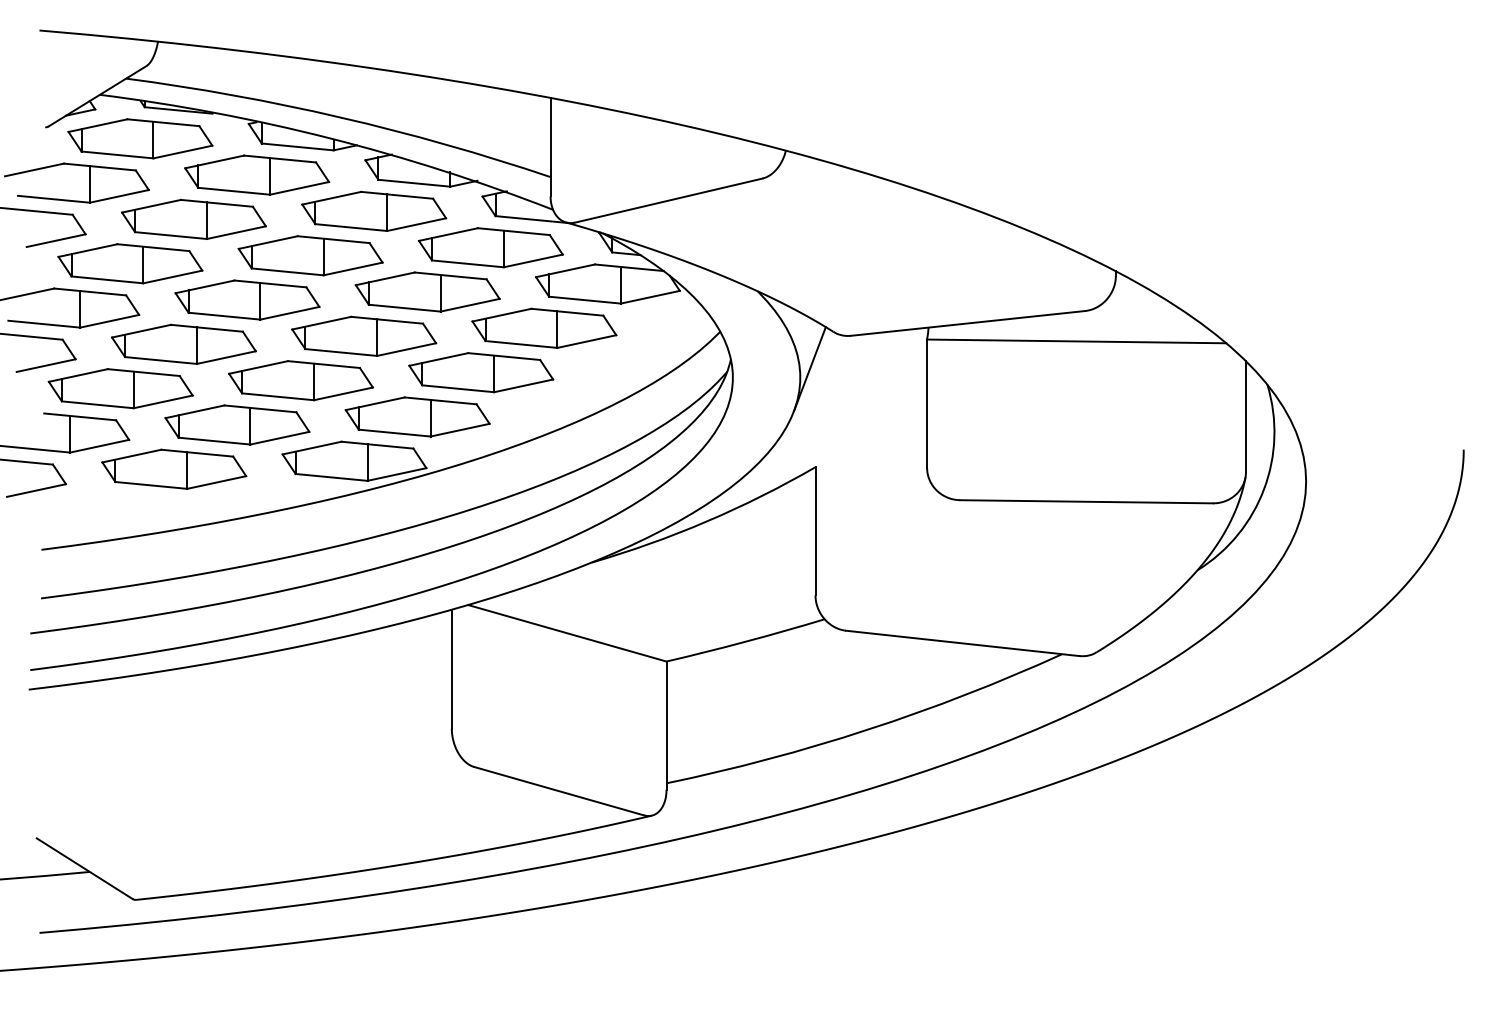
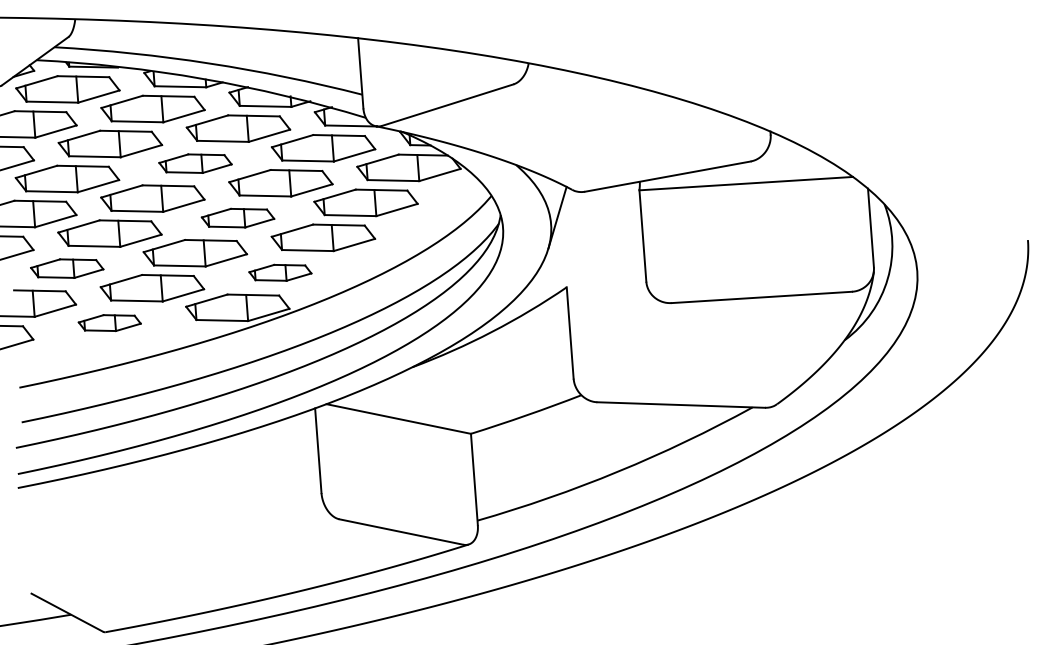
part: (310, 255) -> (195, 163), size x0.7
part: (364, 335) -> (238, 217), size x0.7
part: (120, 388) -> (67, 268), size x0.7
part: (417, 416) -> (280, 272), size x0.6
part: (174, 468) -> (109, 322), size x0.6

